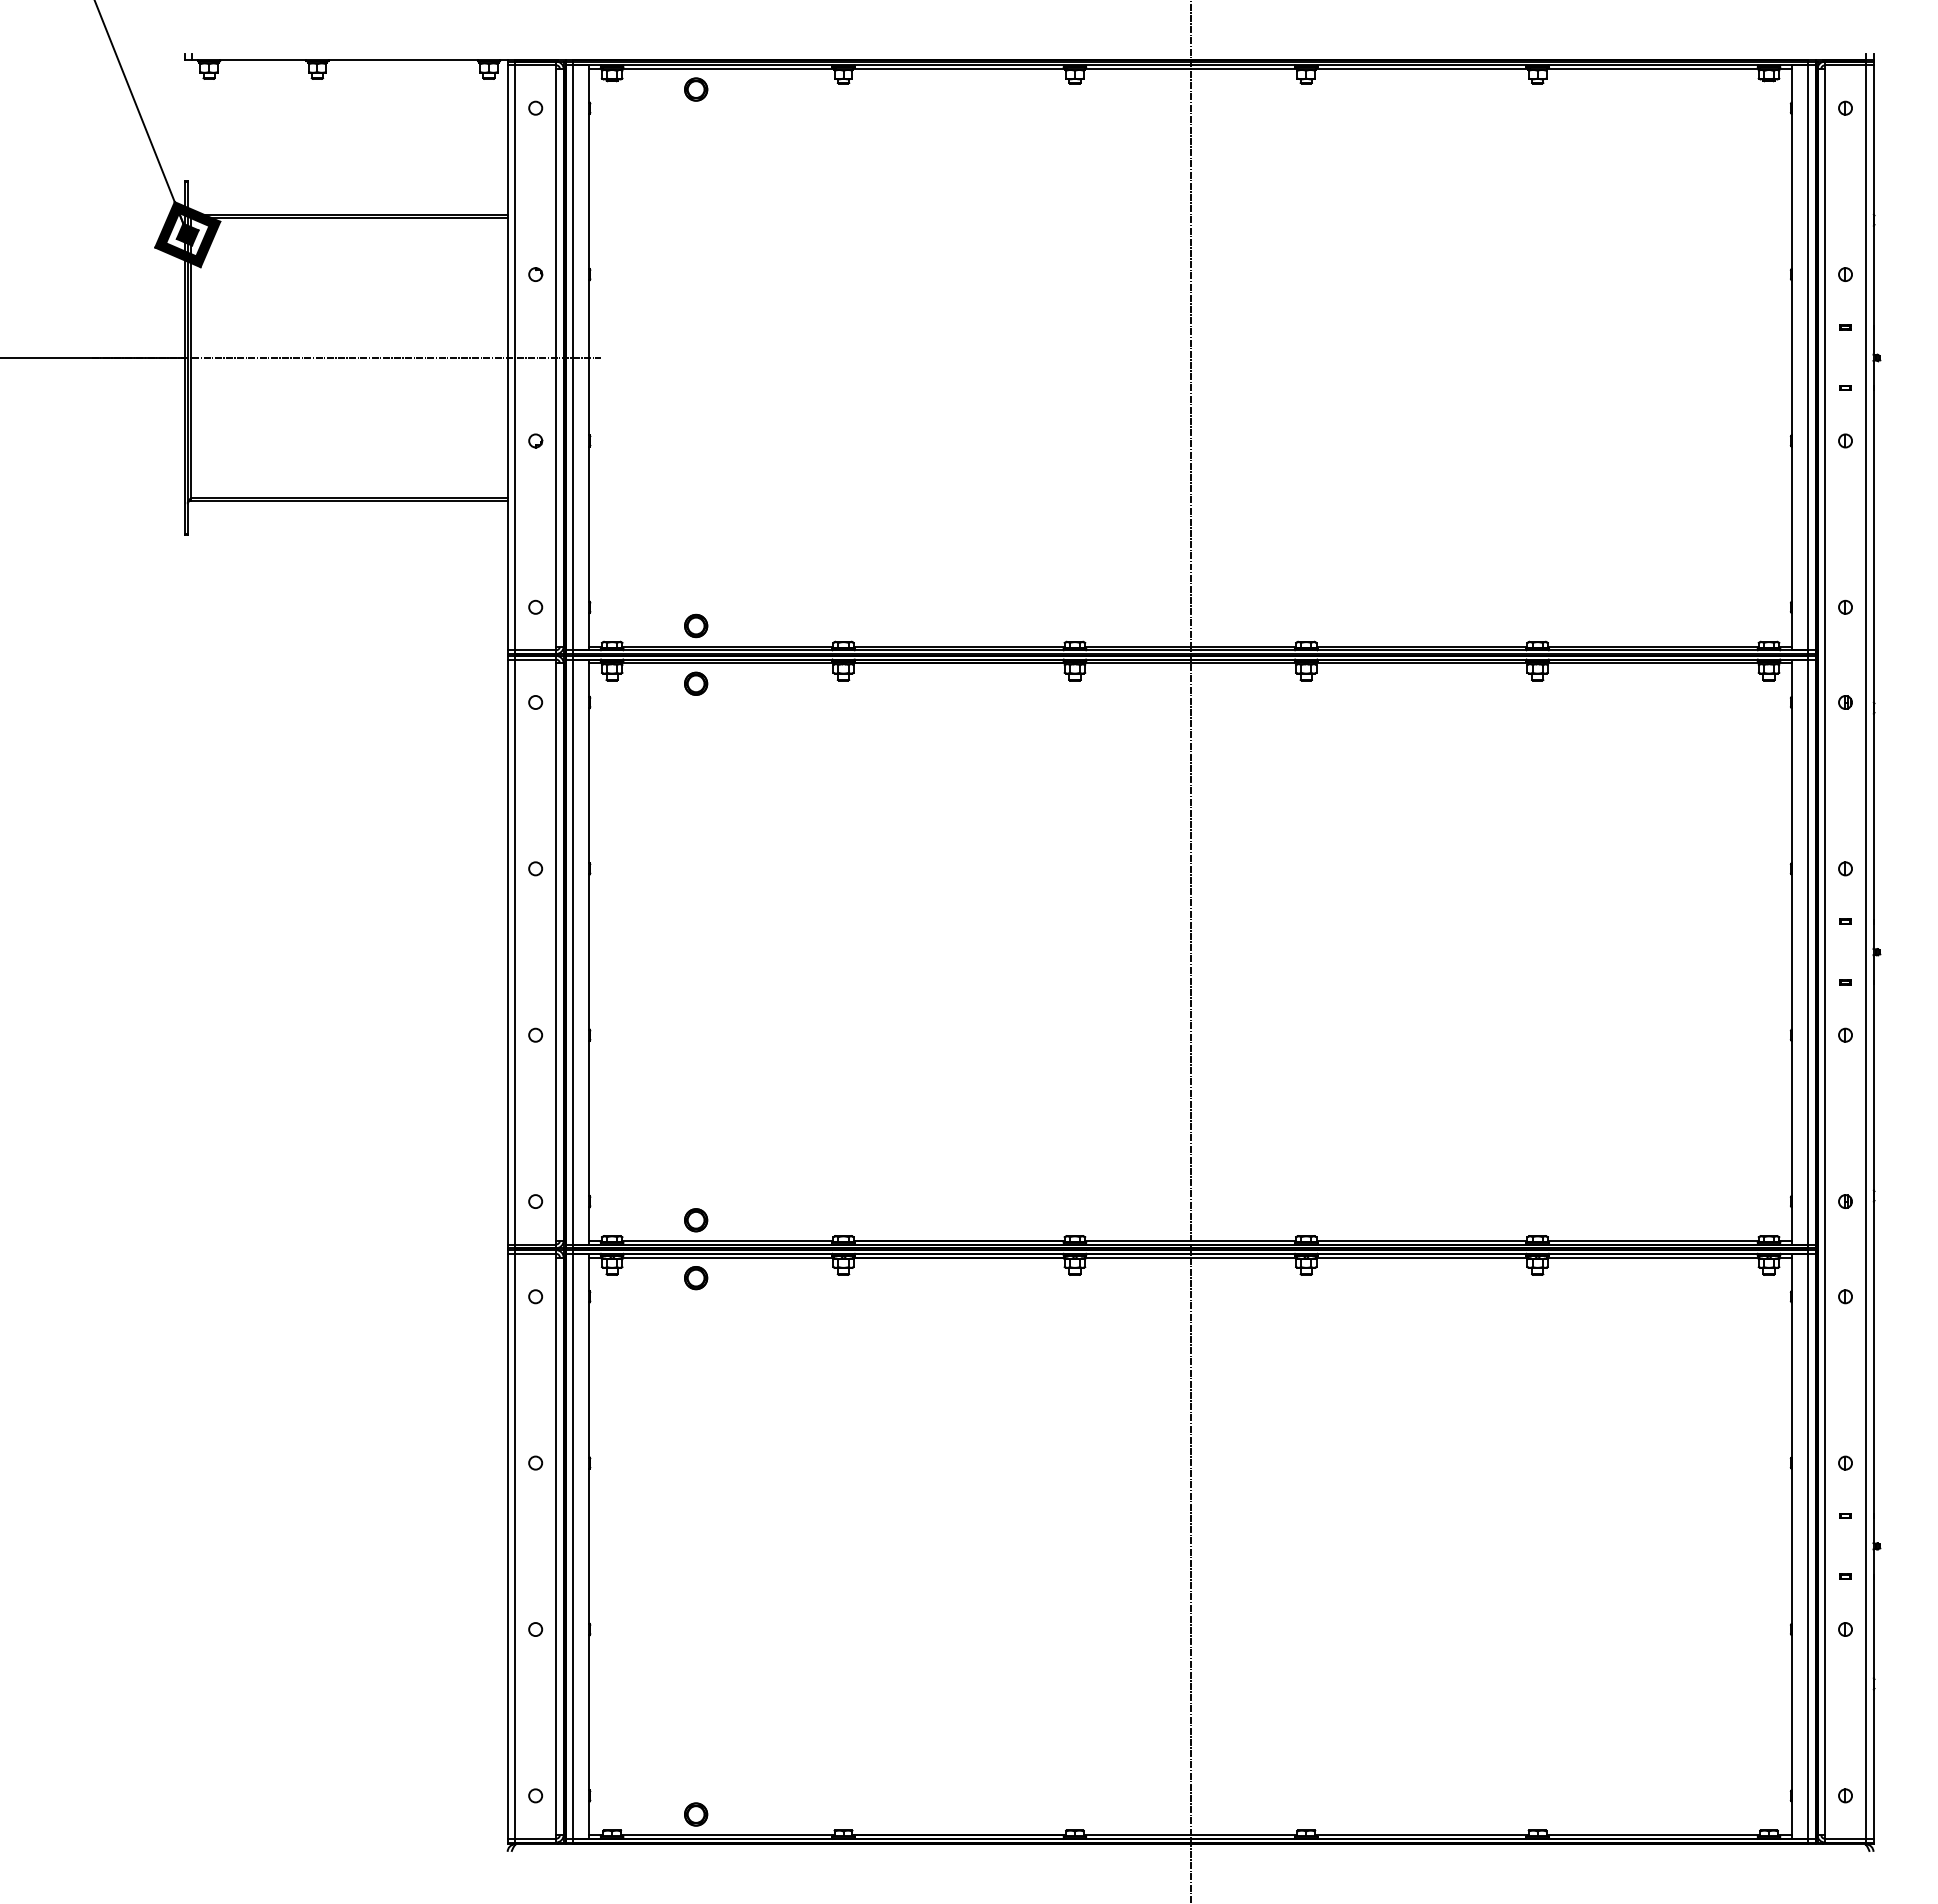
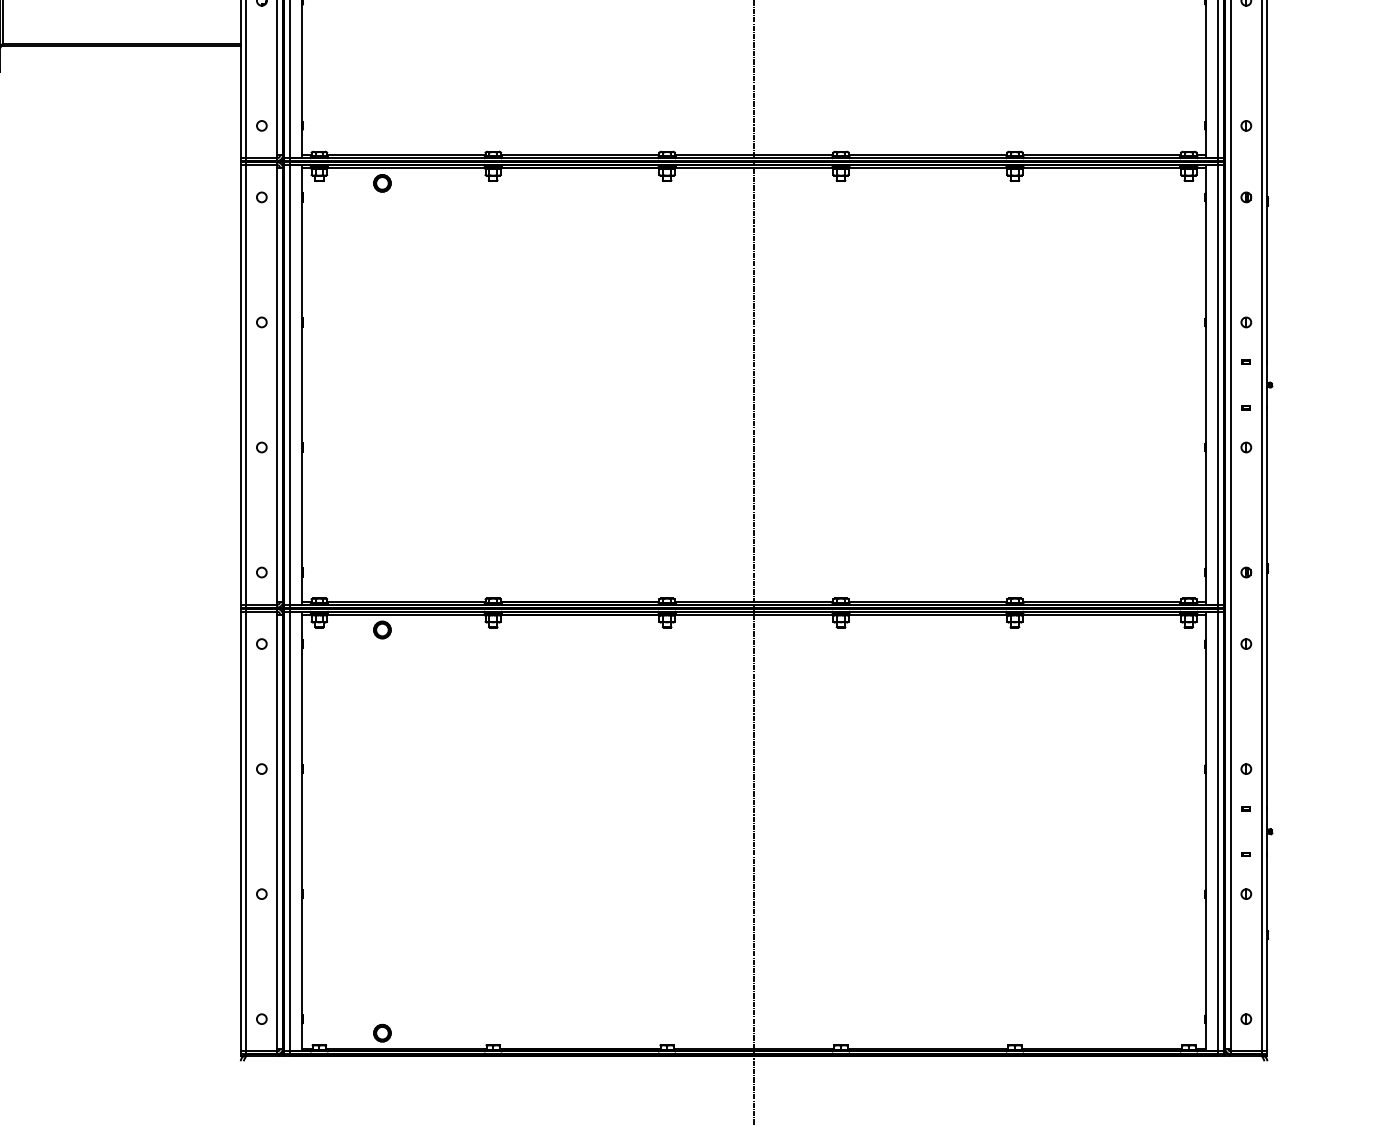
part: (696, 625) -> (382, 139), removed
part: (696, 1220) -> (382, 586), removed

